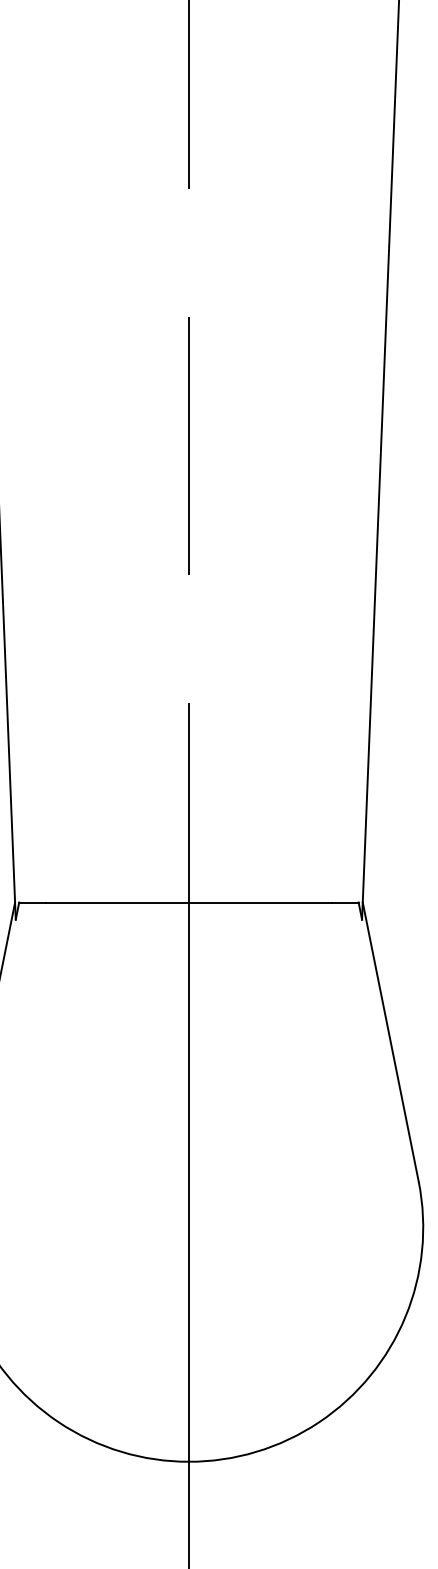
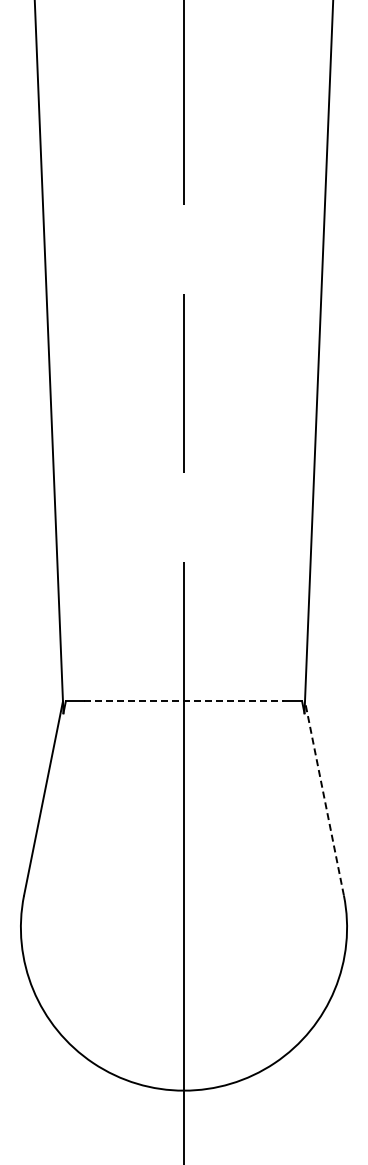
line: (188, 902) -> (183, 701), solid -> dashed
line: (390, 1040) -> (324, 797), solid -> dashed

